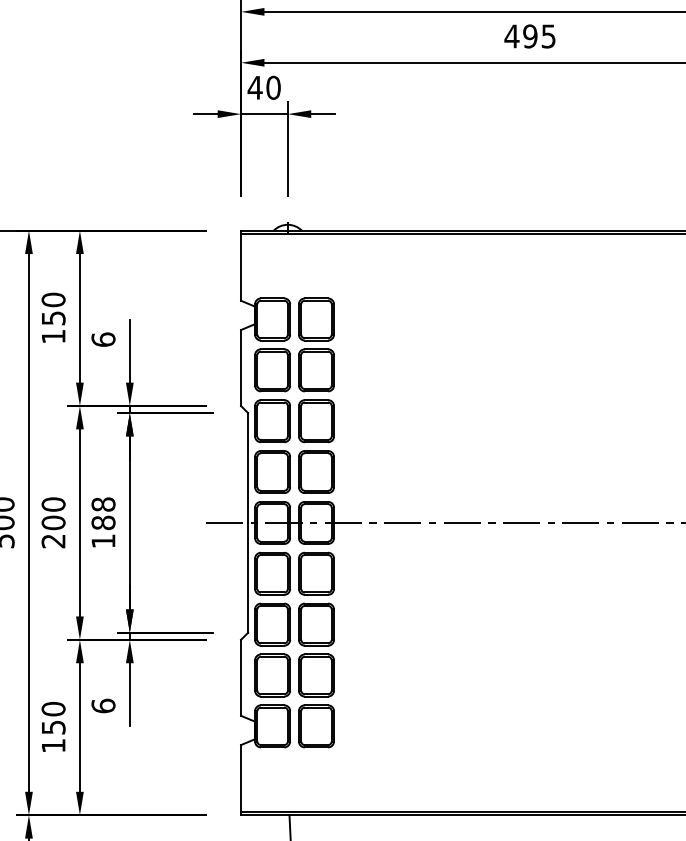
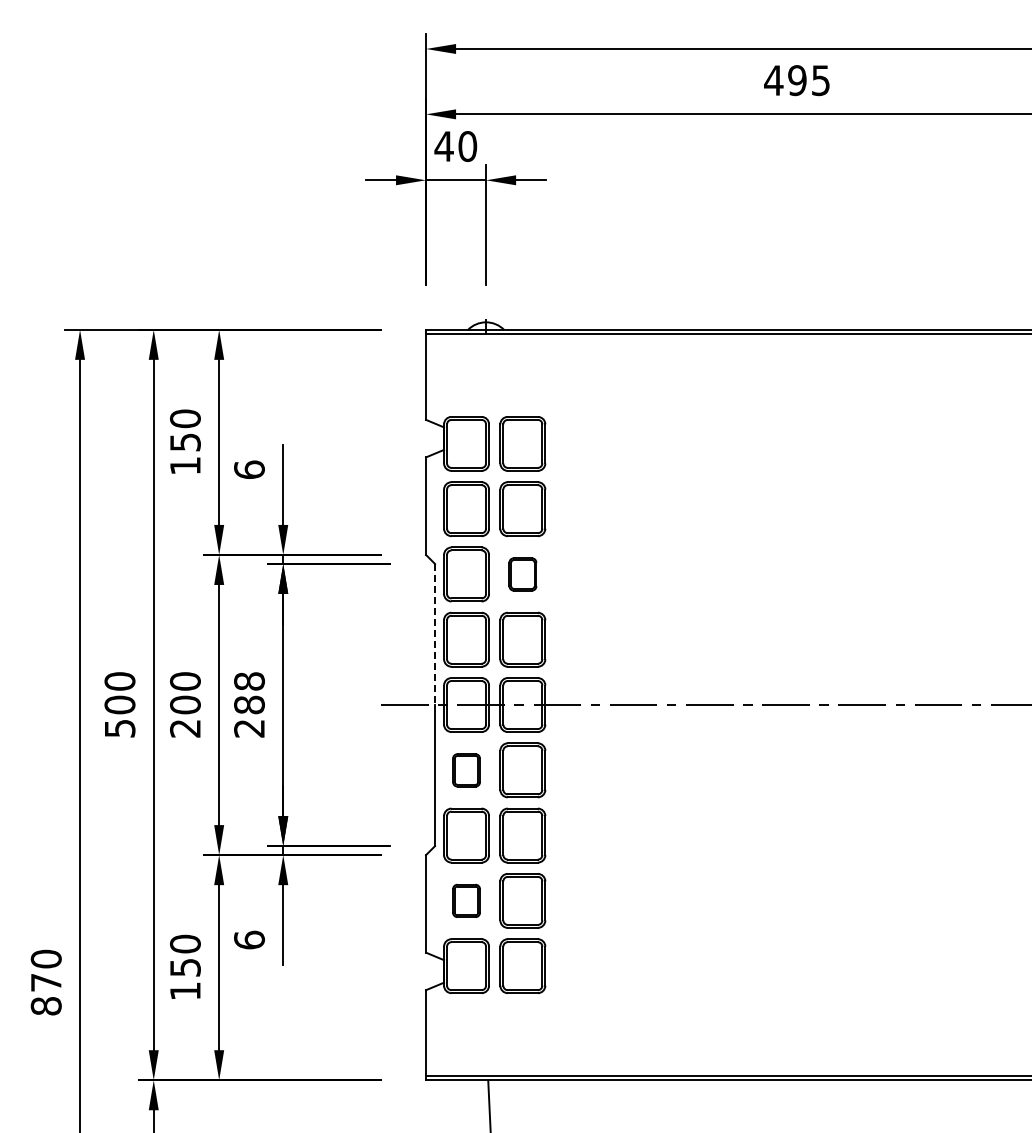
part: (316, 421) -> (522, 574), size x0.6
line: (248, 467) -> (435, 634), solid -> dashed
text: (103, 541) -> (249, 728), 188 -> 288
part: (272, 573) -> (466, 770), size x0.6
part: (272, 675) -> (466, 900), size x0.6

